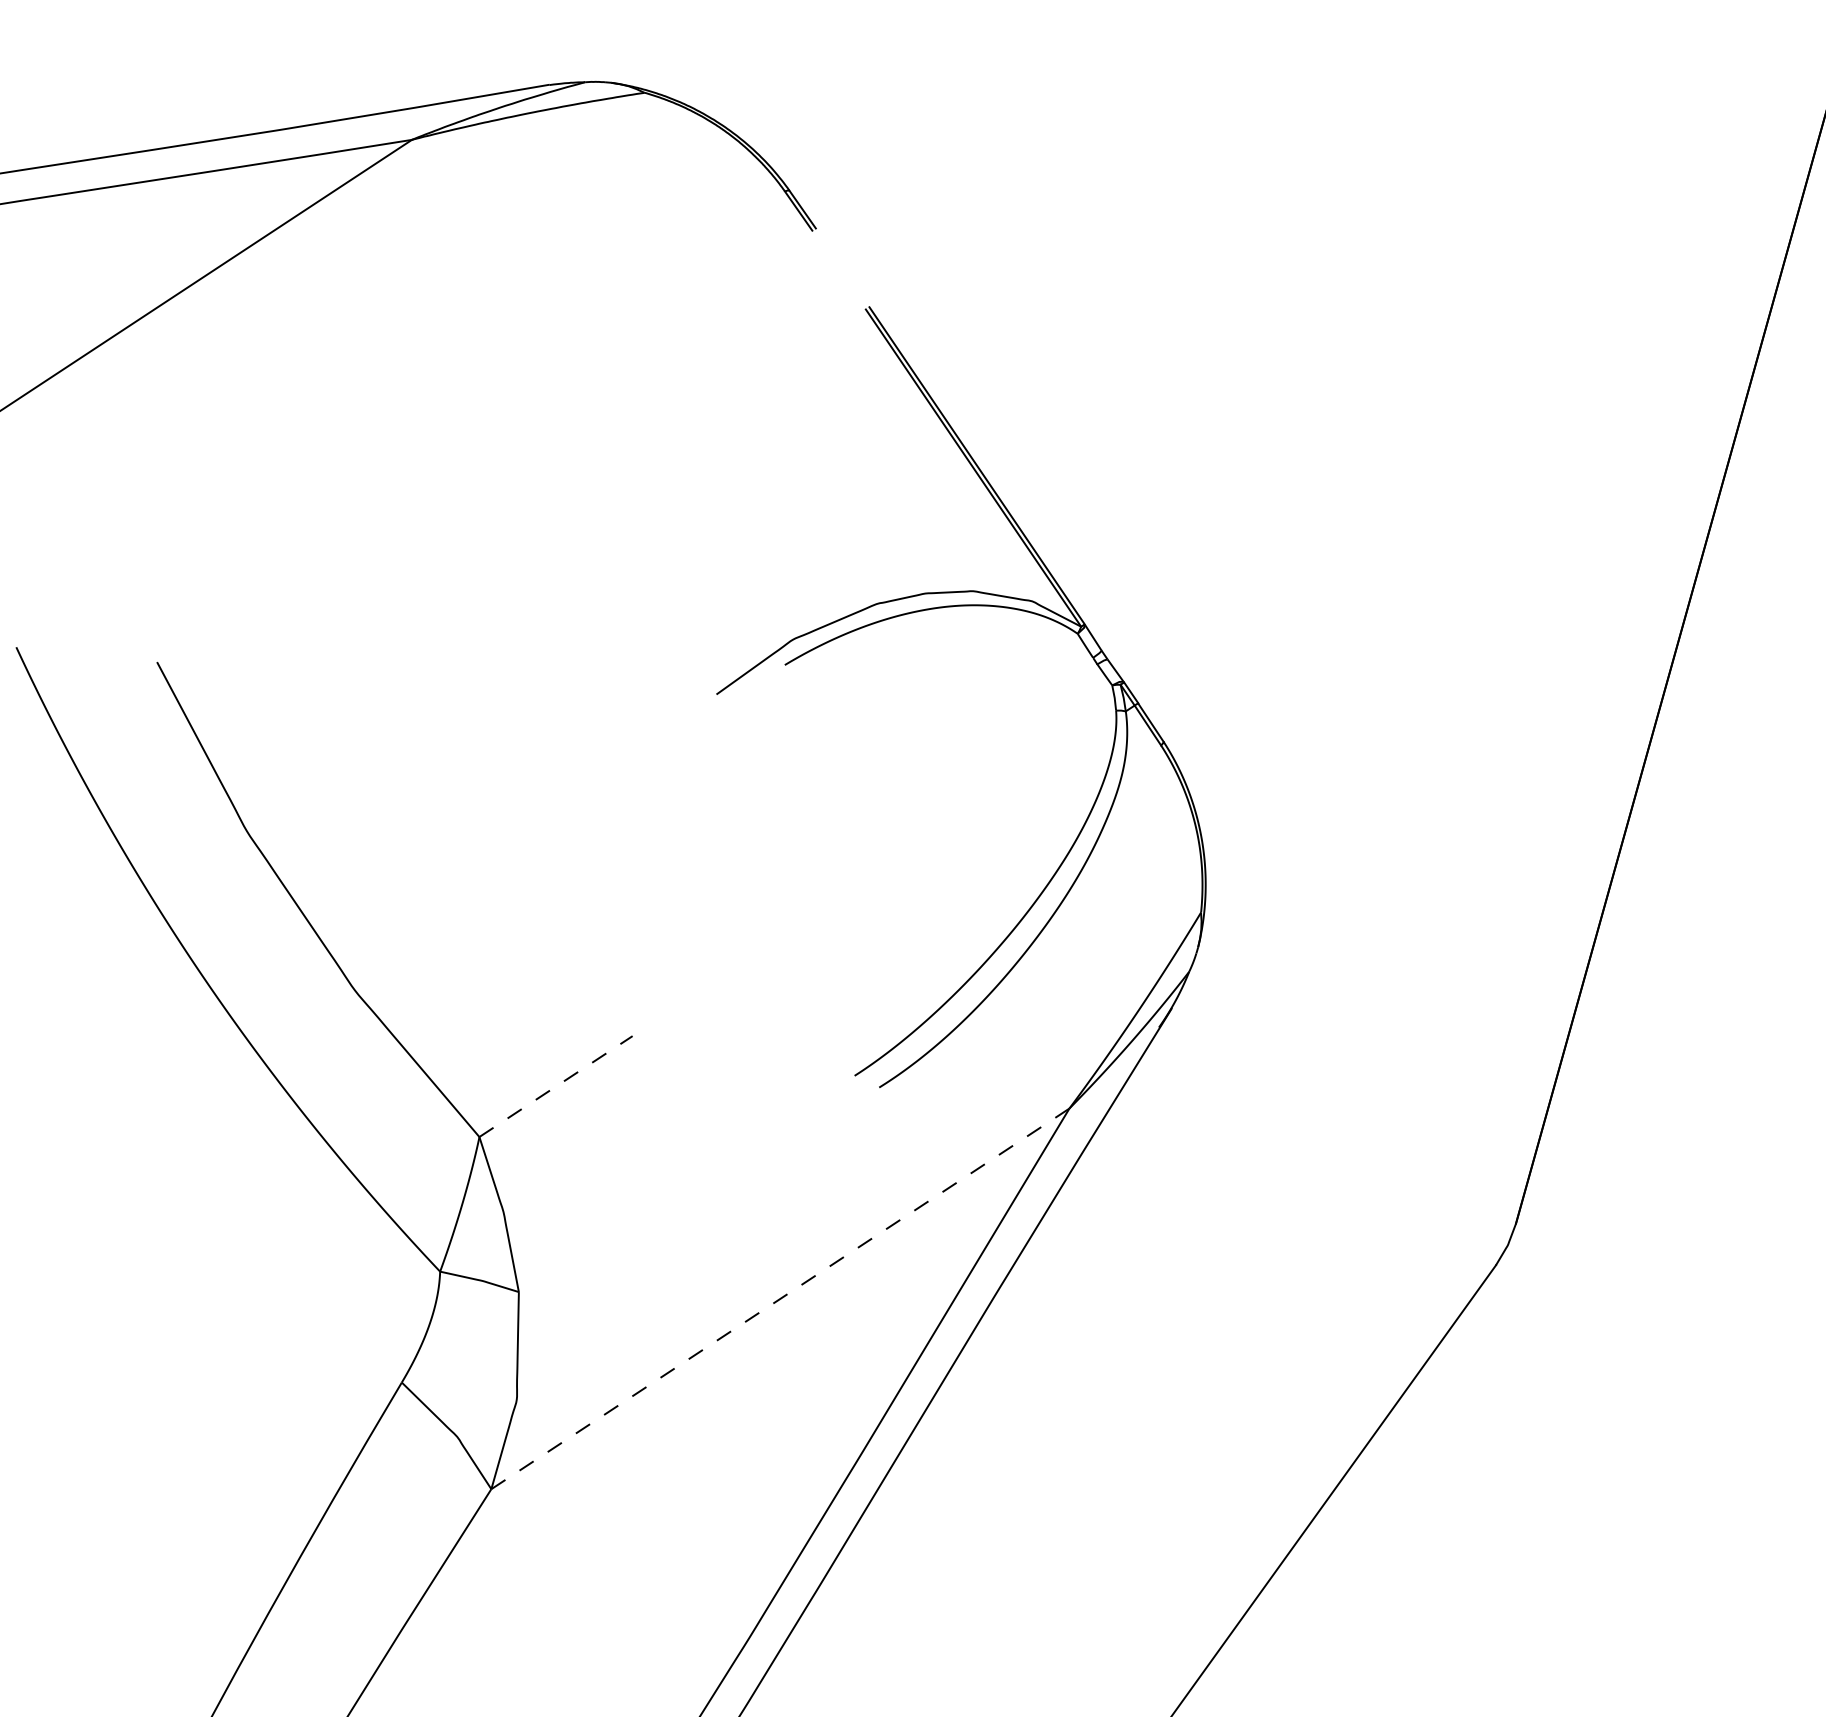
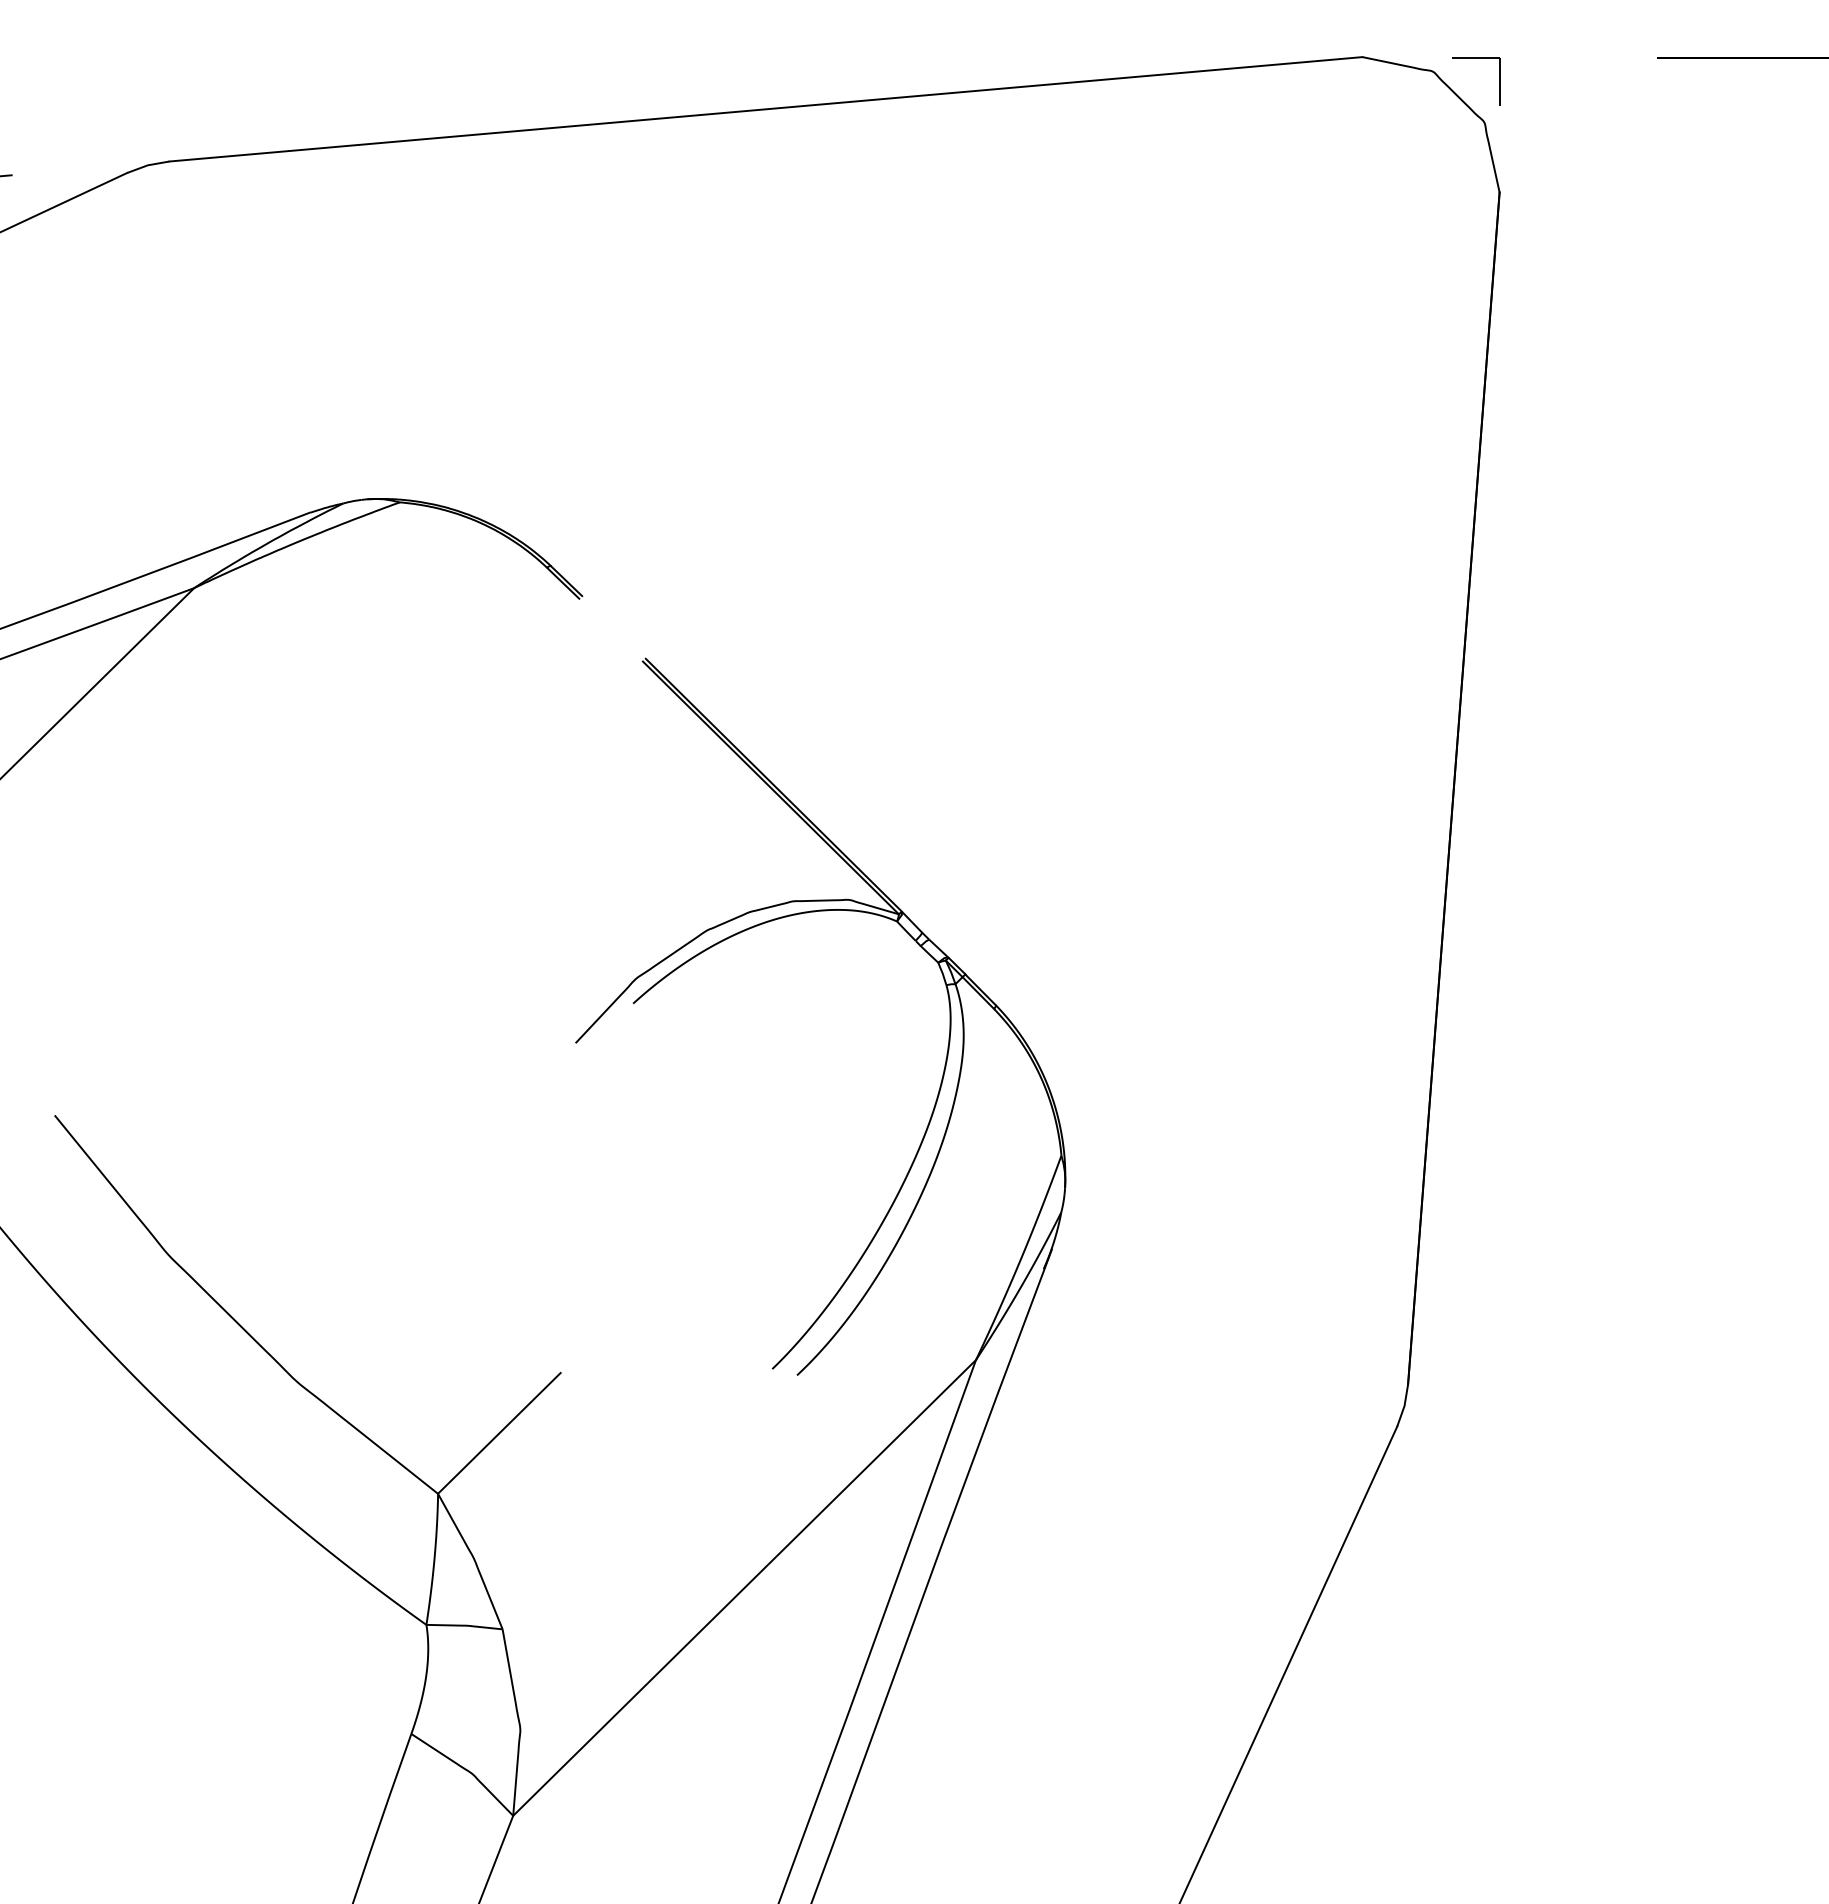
line: (556, 1086) -> (499, 1433), dashed -> solid
line: (780, 1298) -> (744, 1587), dashed -> solid

